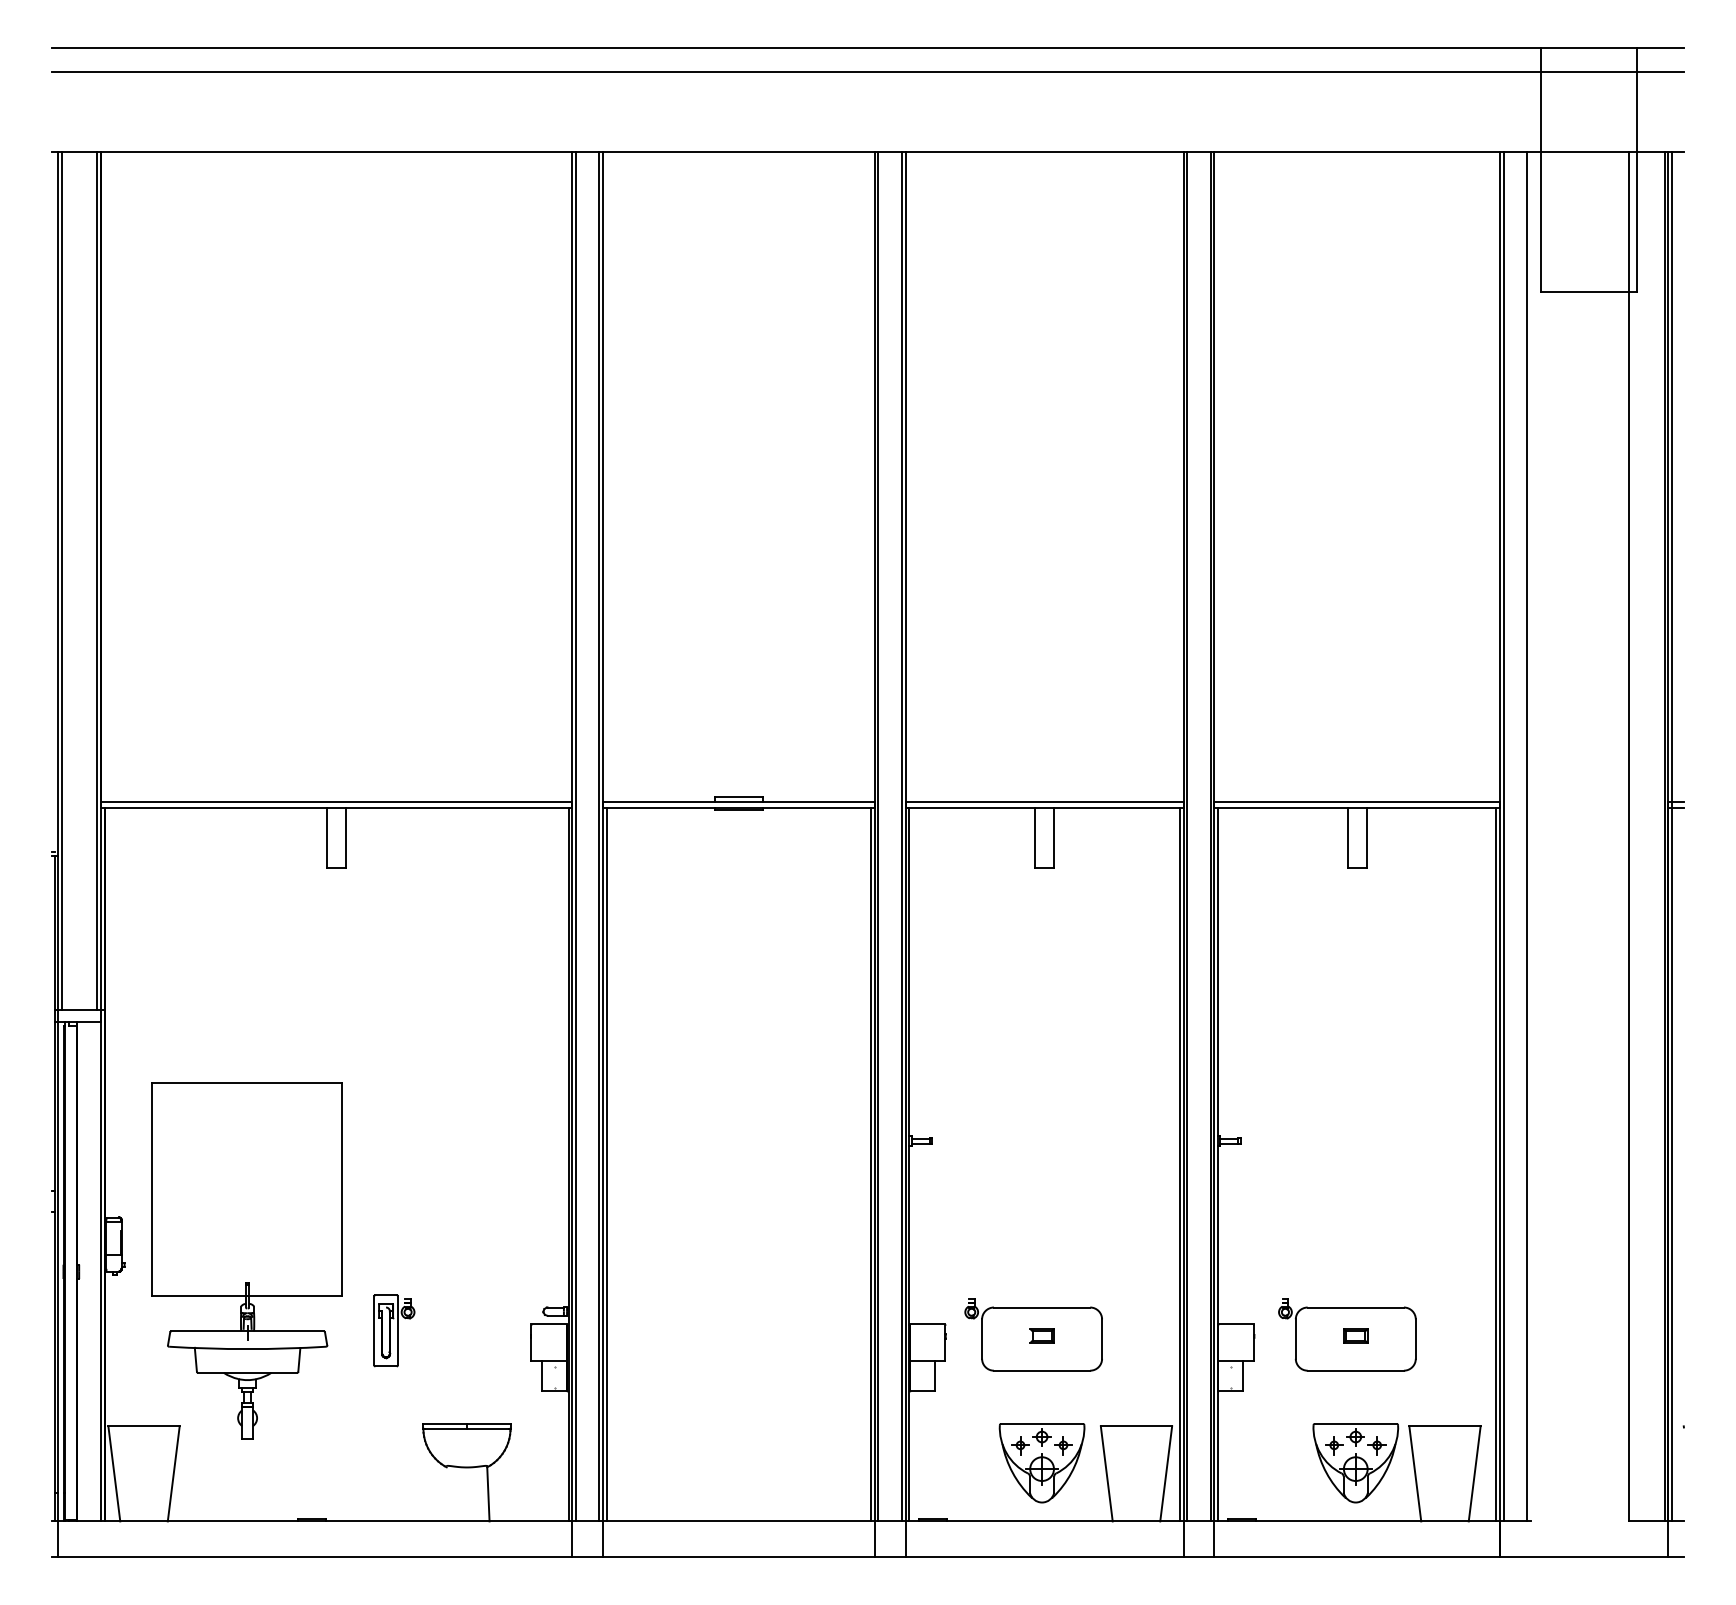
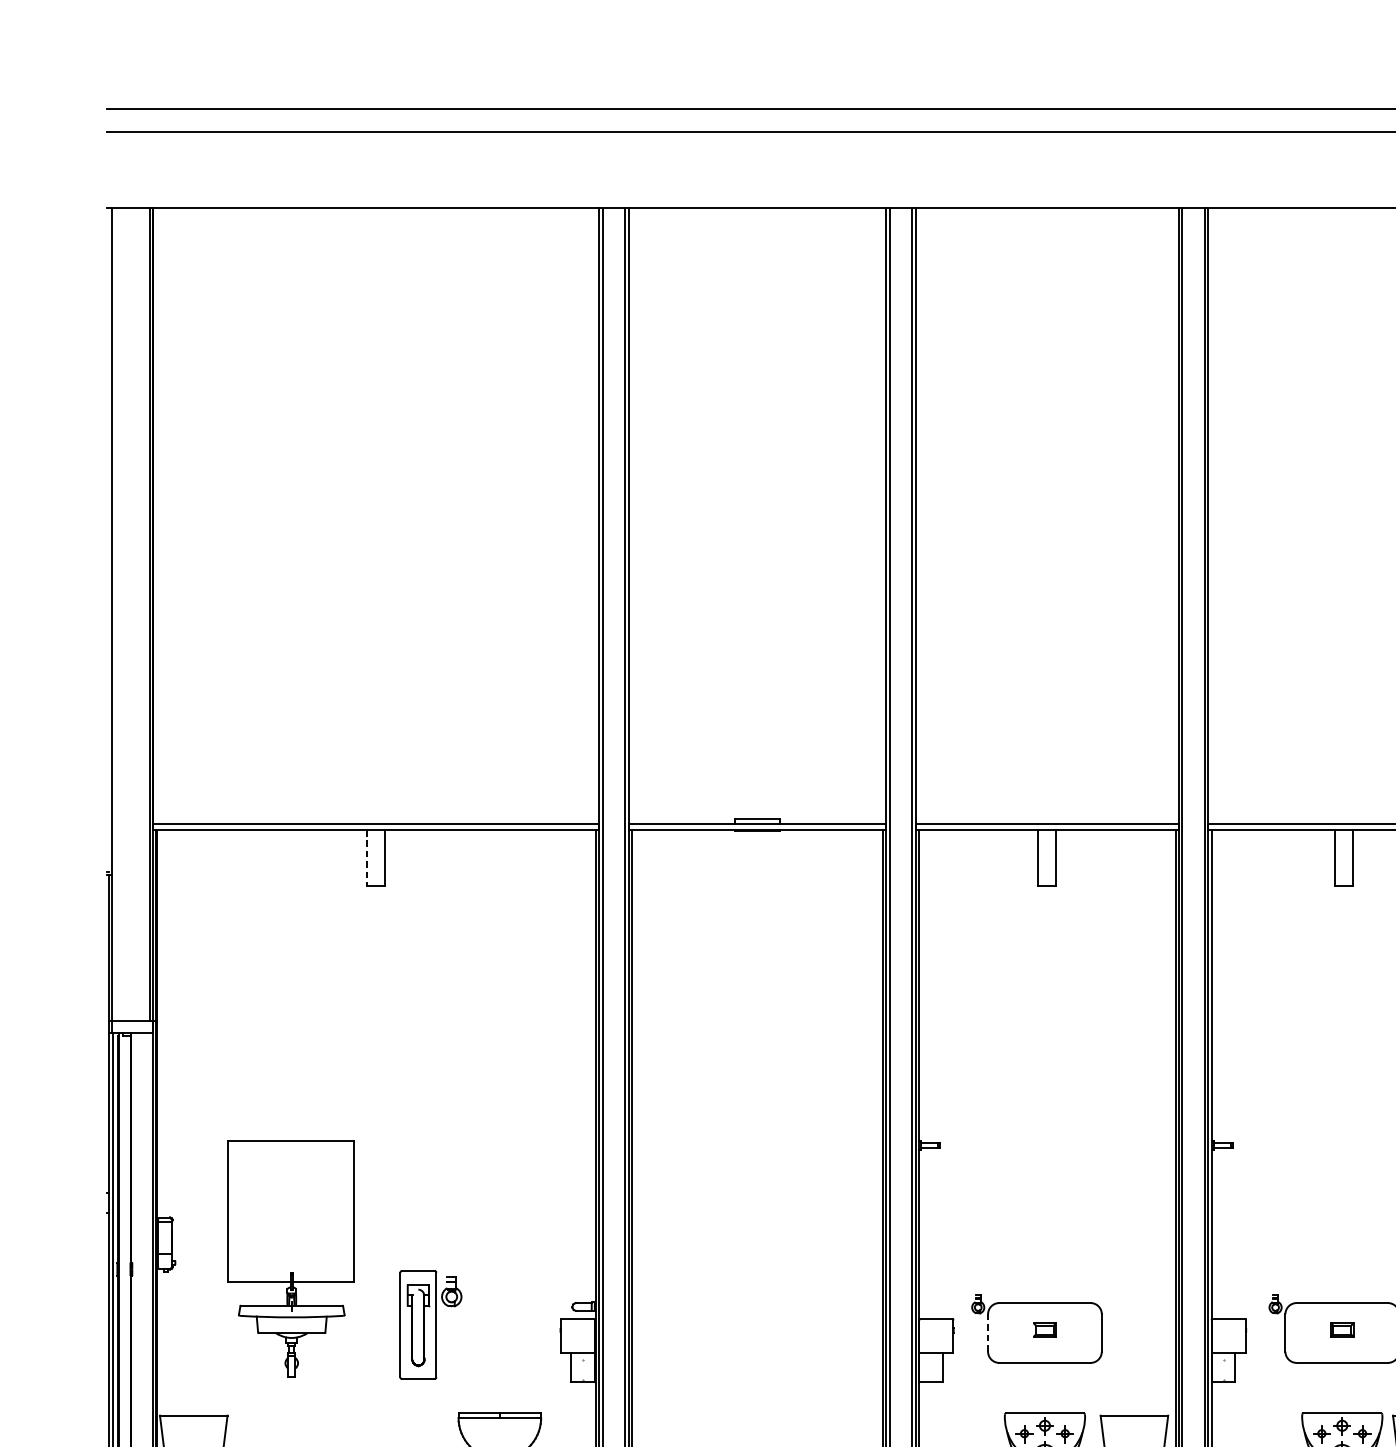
line: (61, 581) -> (115, 614), removed
line: (327, 838) -> (367, 858), solid -> dashed
part: (246, 1260) -> (290, 1258), size x0.7
part: (394, 1330) -> (431, 1324), size x1.6
line: (982, 1339) -> (988, 1333), solid -> dashed

